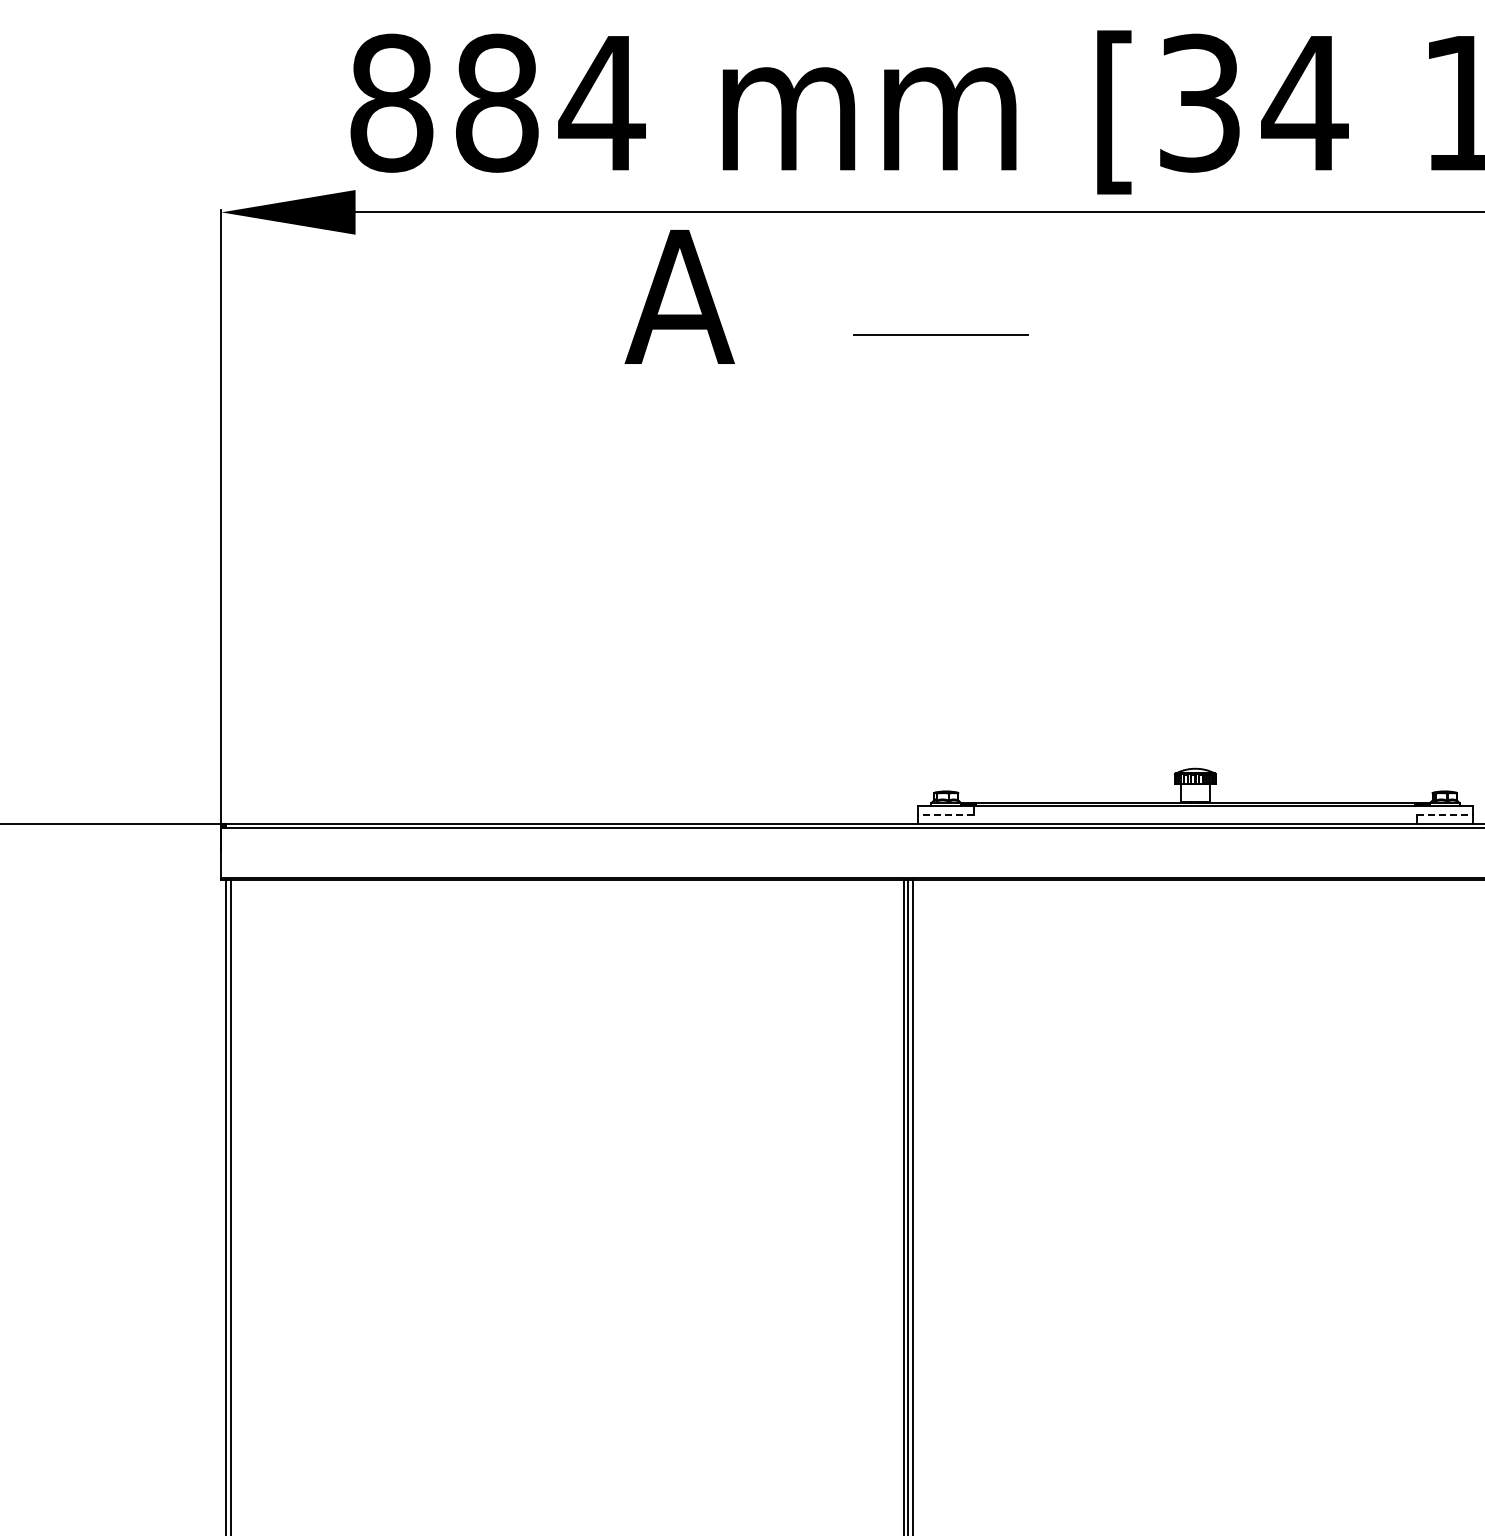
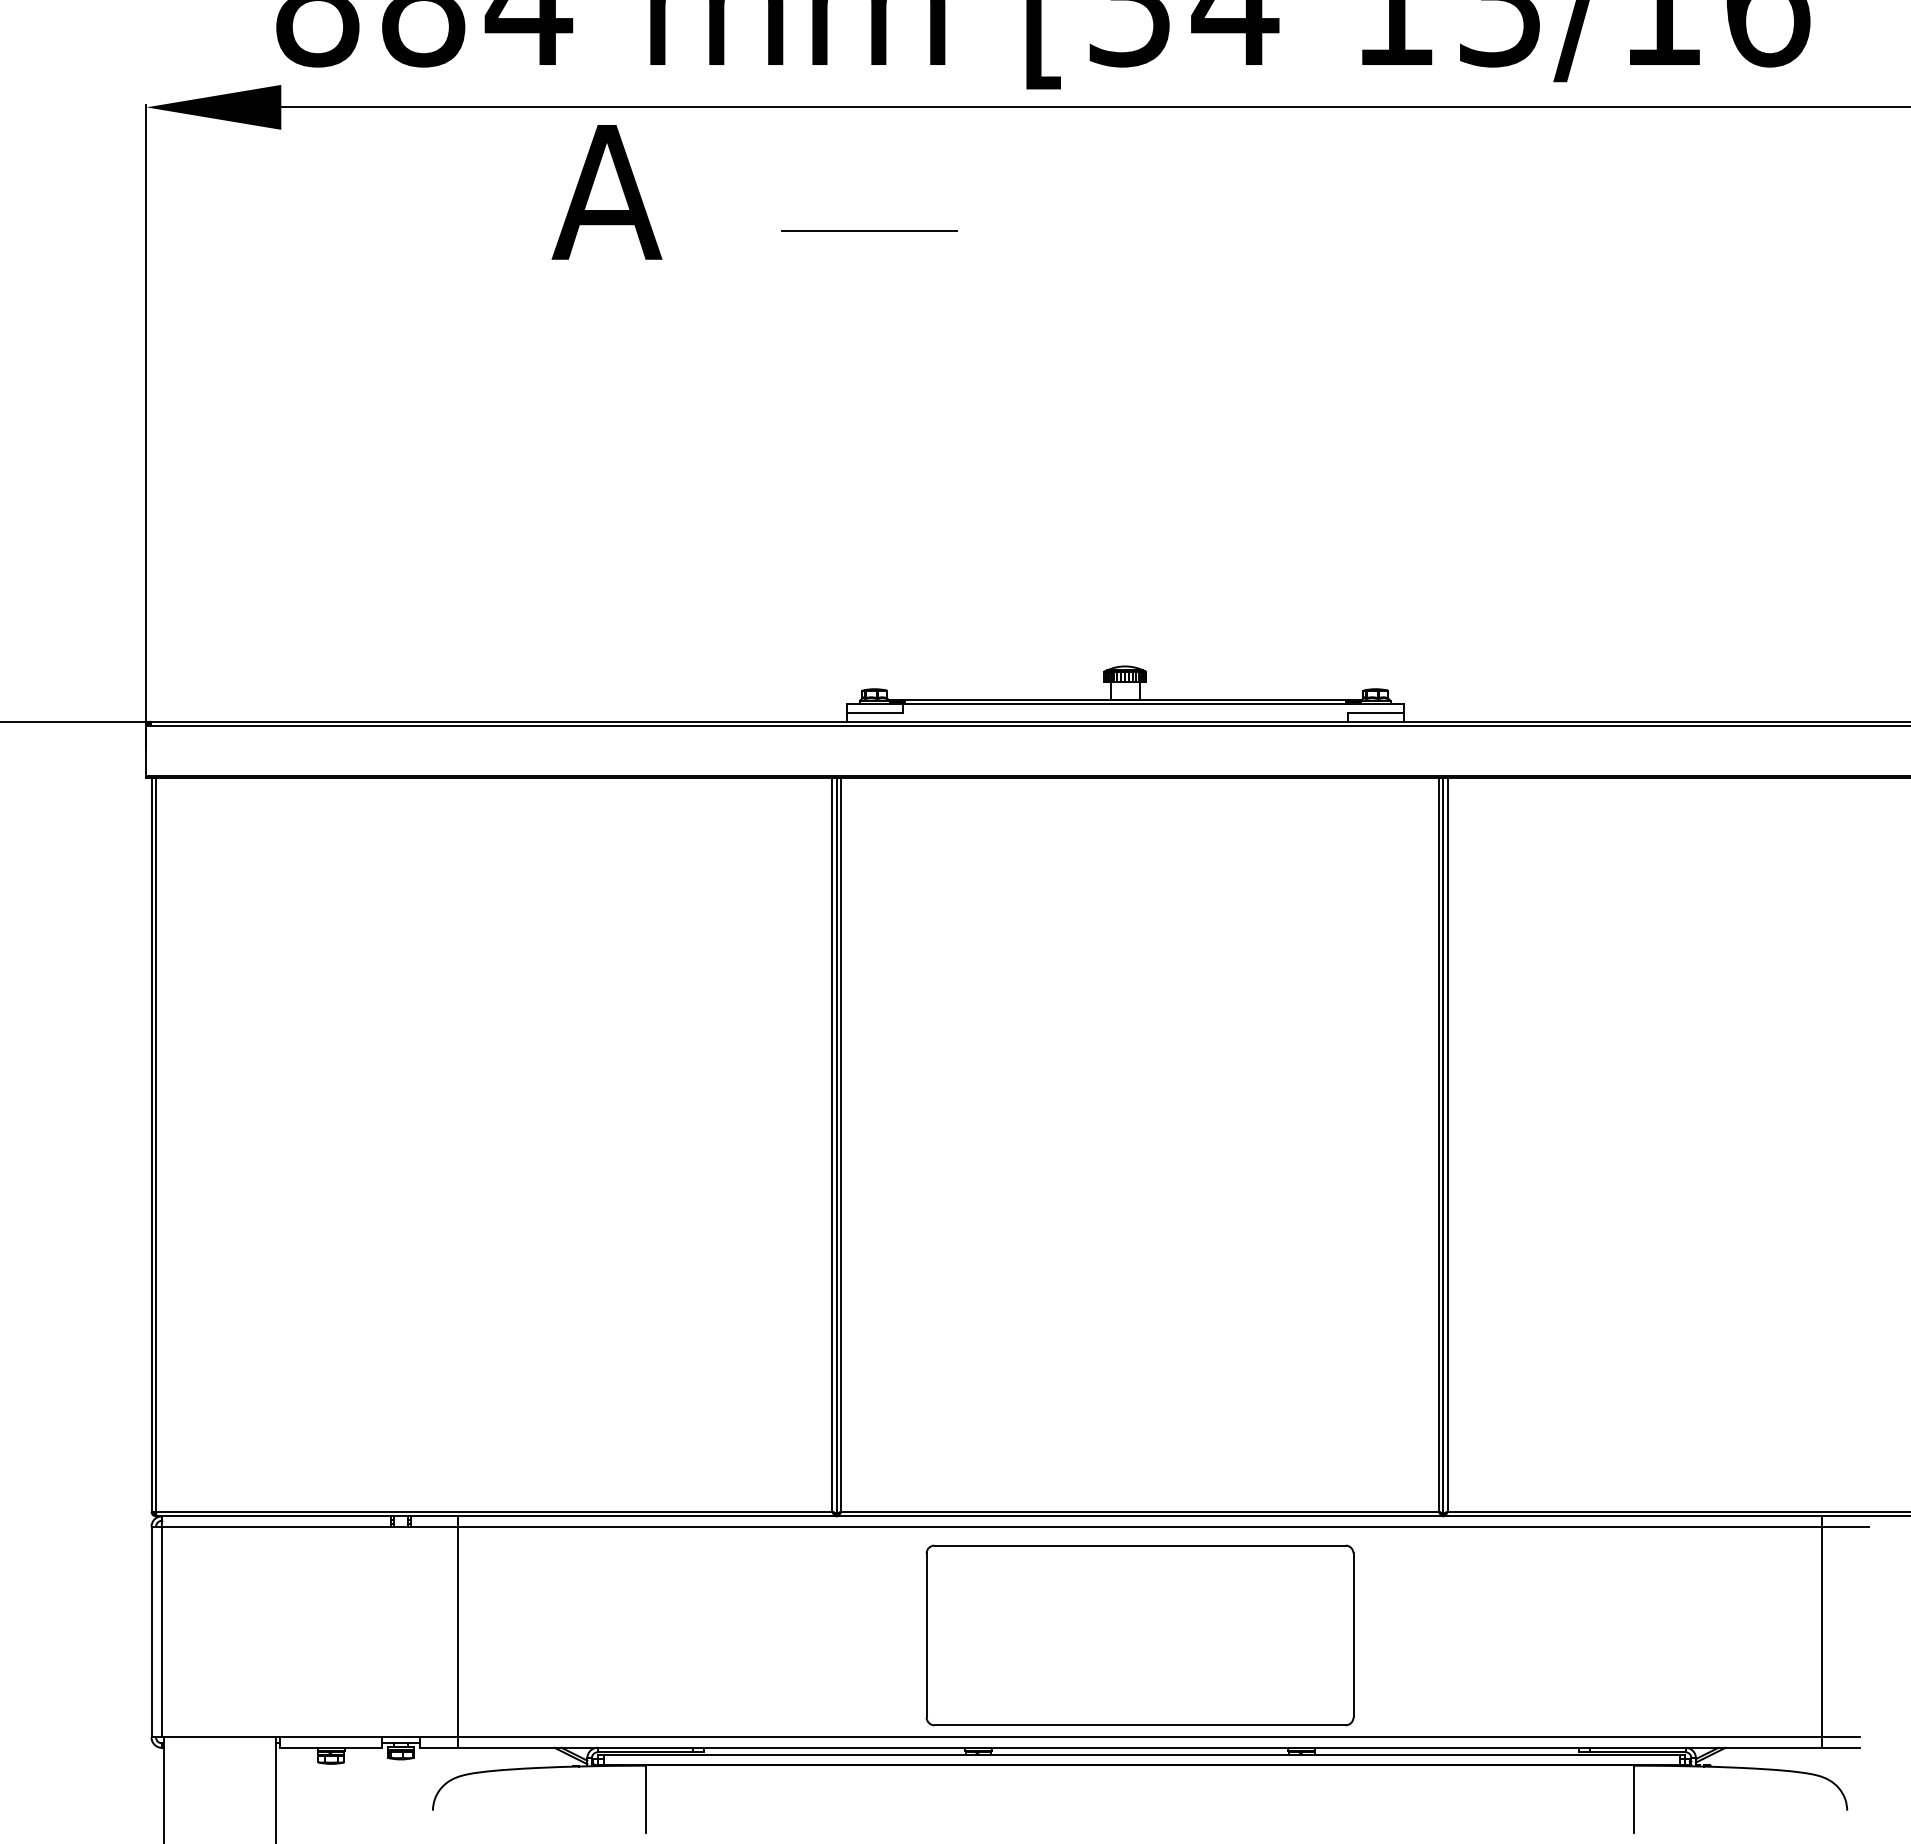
line: (945, 814) -> (874, 712), dashed -> solid
line: (1445, 814) -> (1376, 712), dashed -> solid

